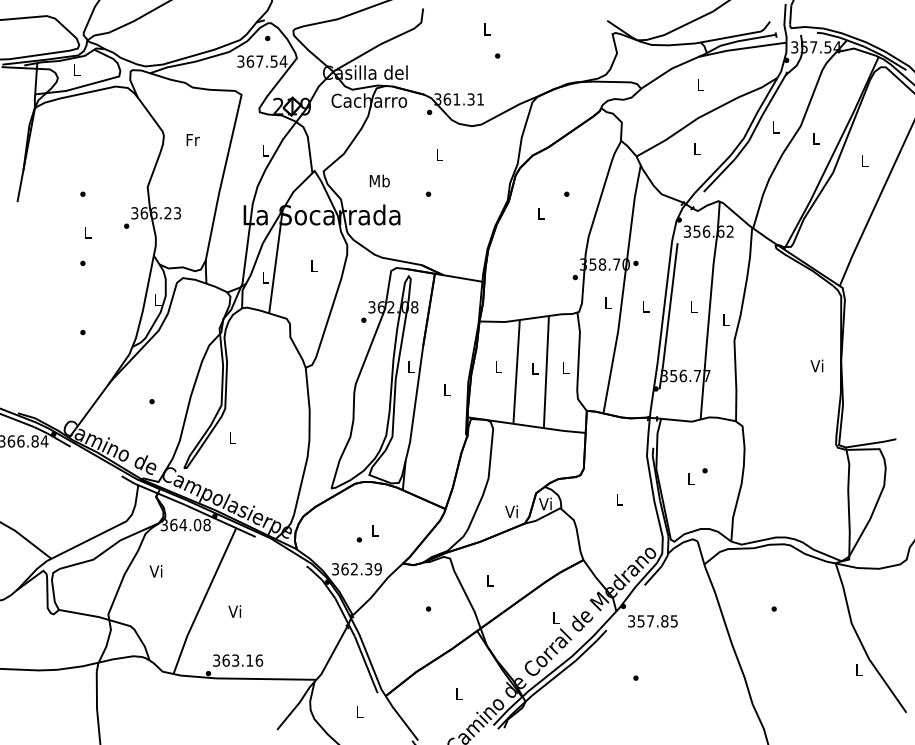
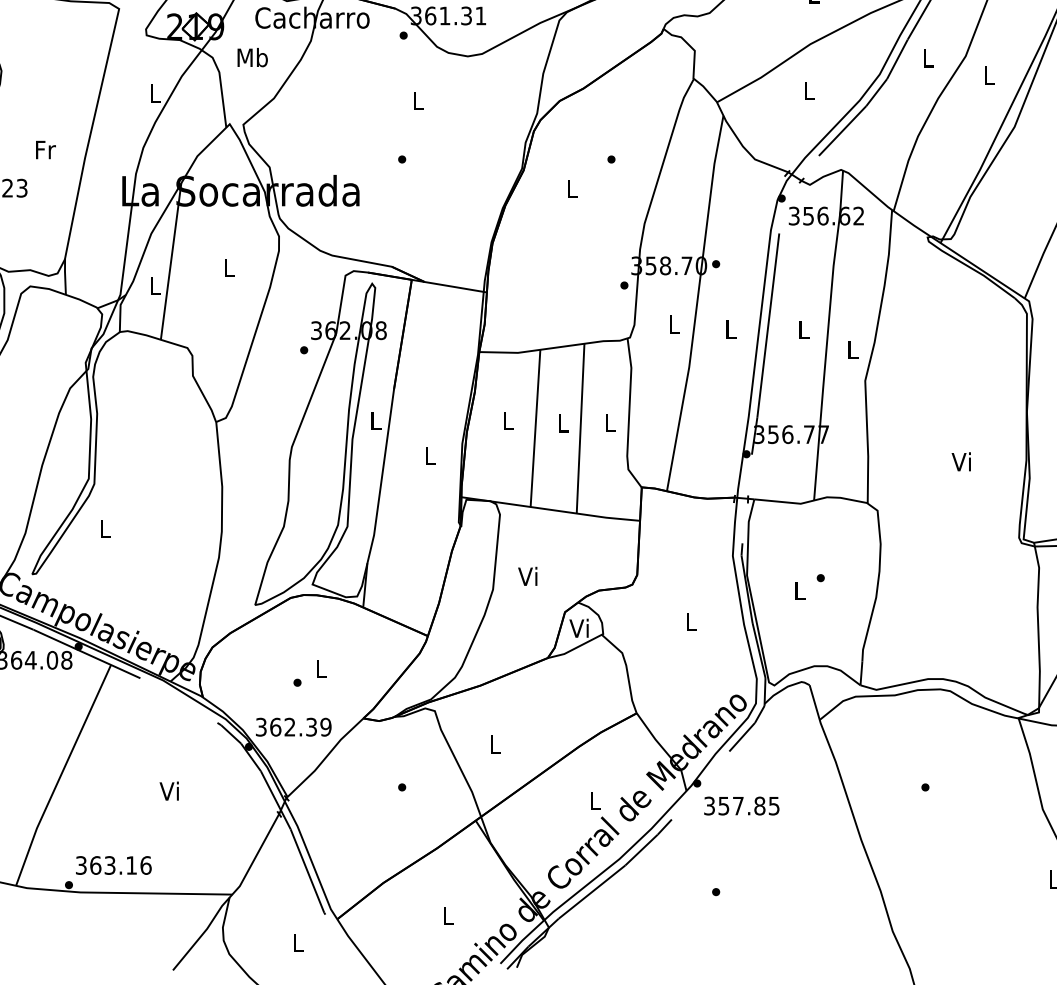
text: (192, 139) -> (44, 149), moved
text: (379, 180) -> (252, 56), moved
text: (816, 365) -> (960, 461), moved
text: (511, 511) -> (527, 576), moved
text: (234, 611) -> (168, 791), moved

